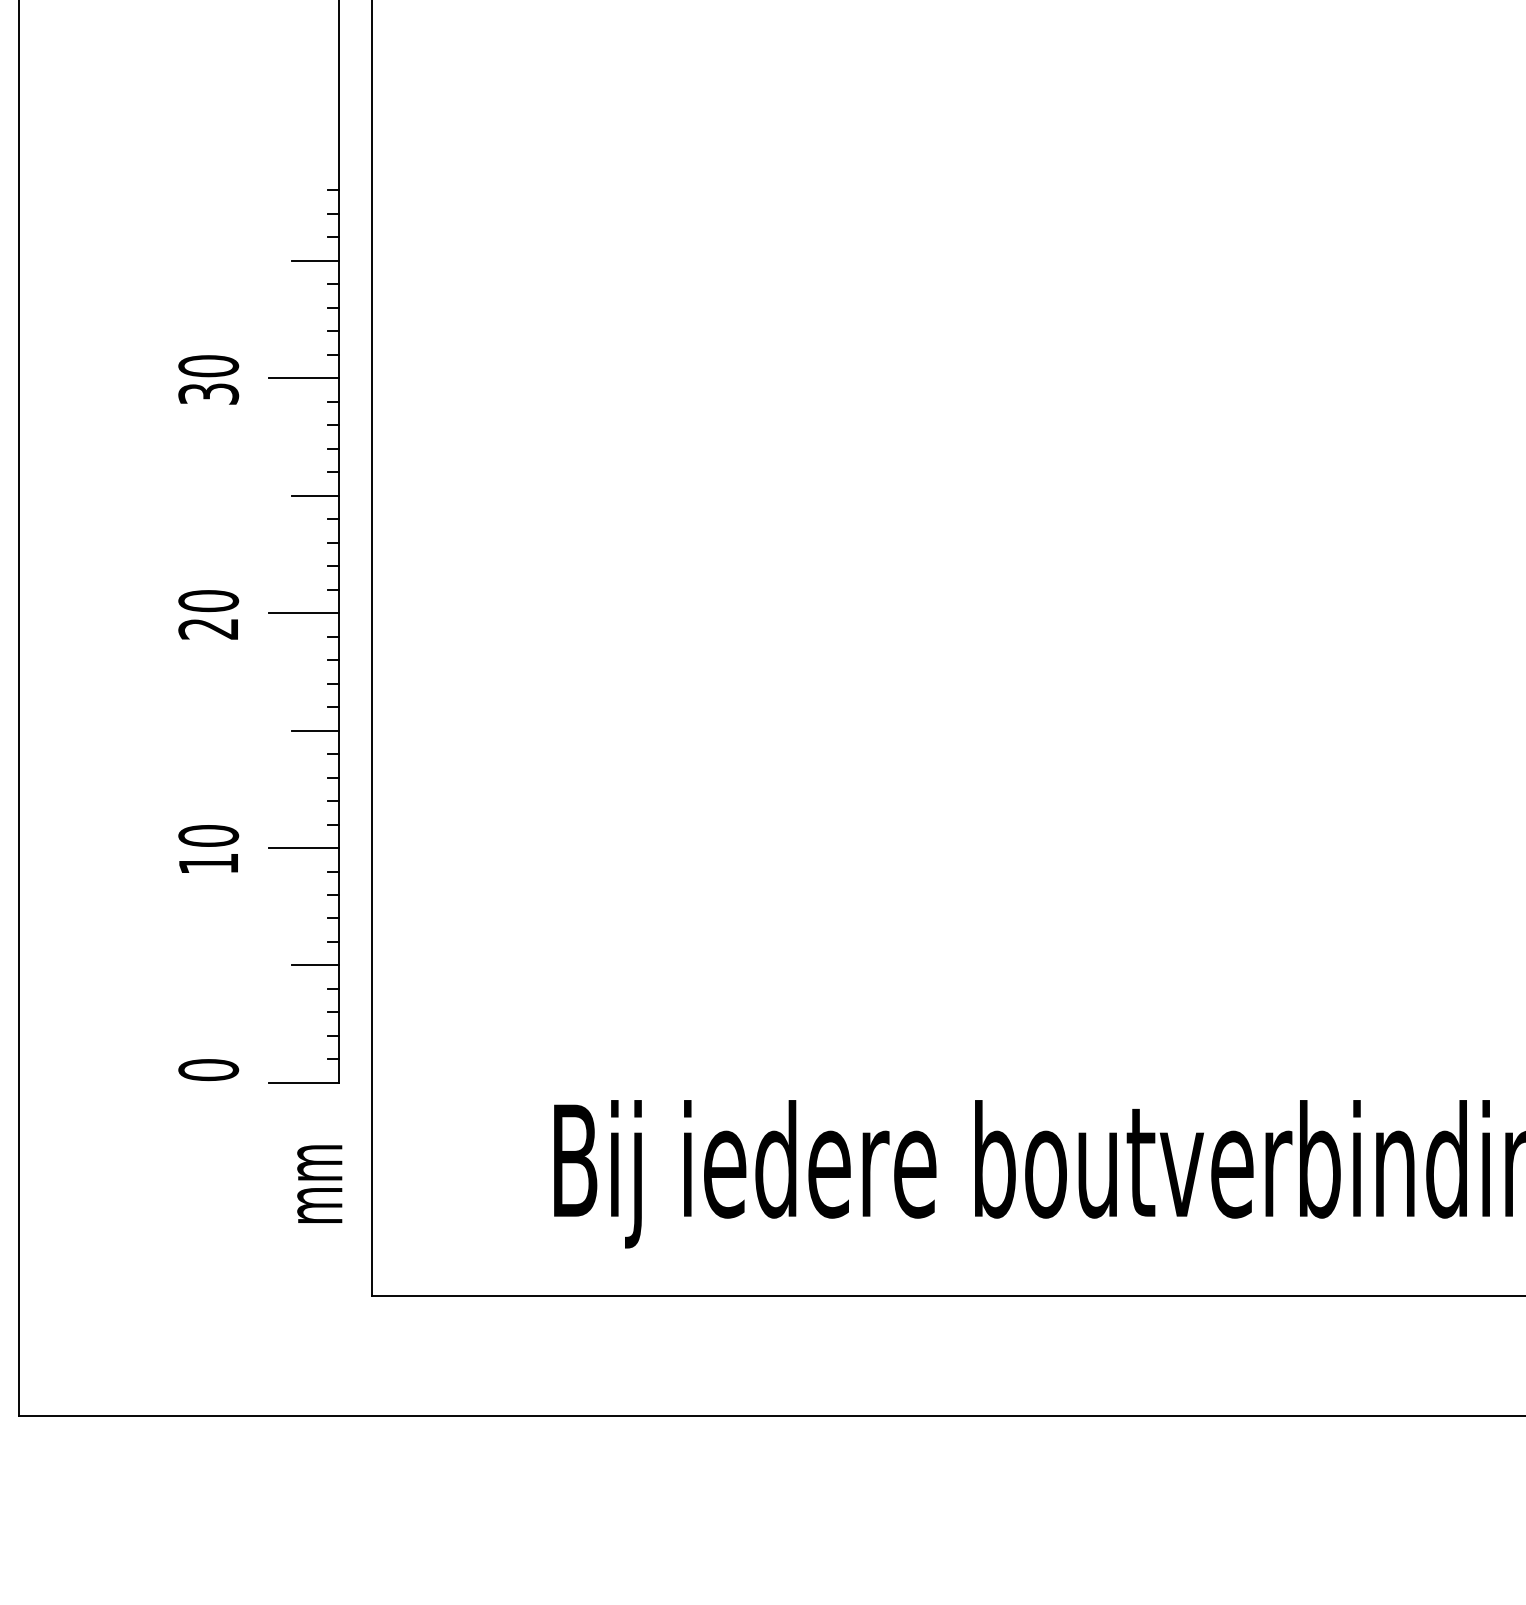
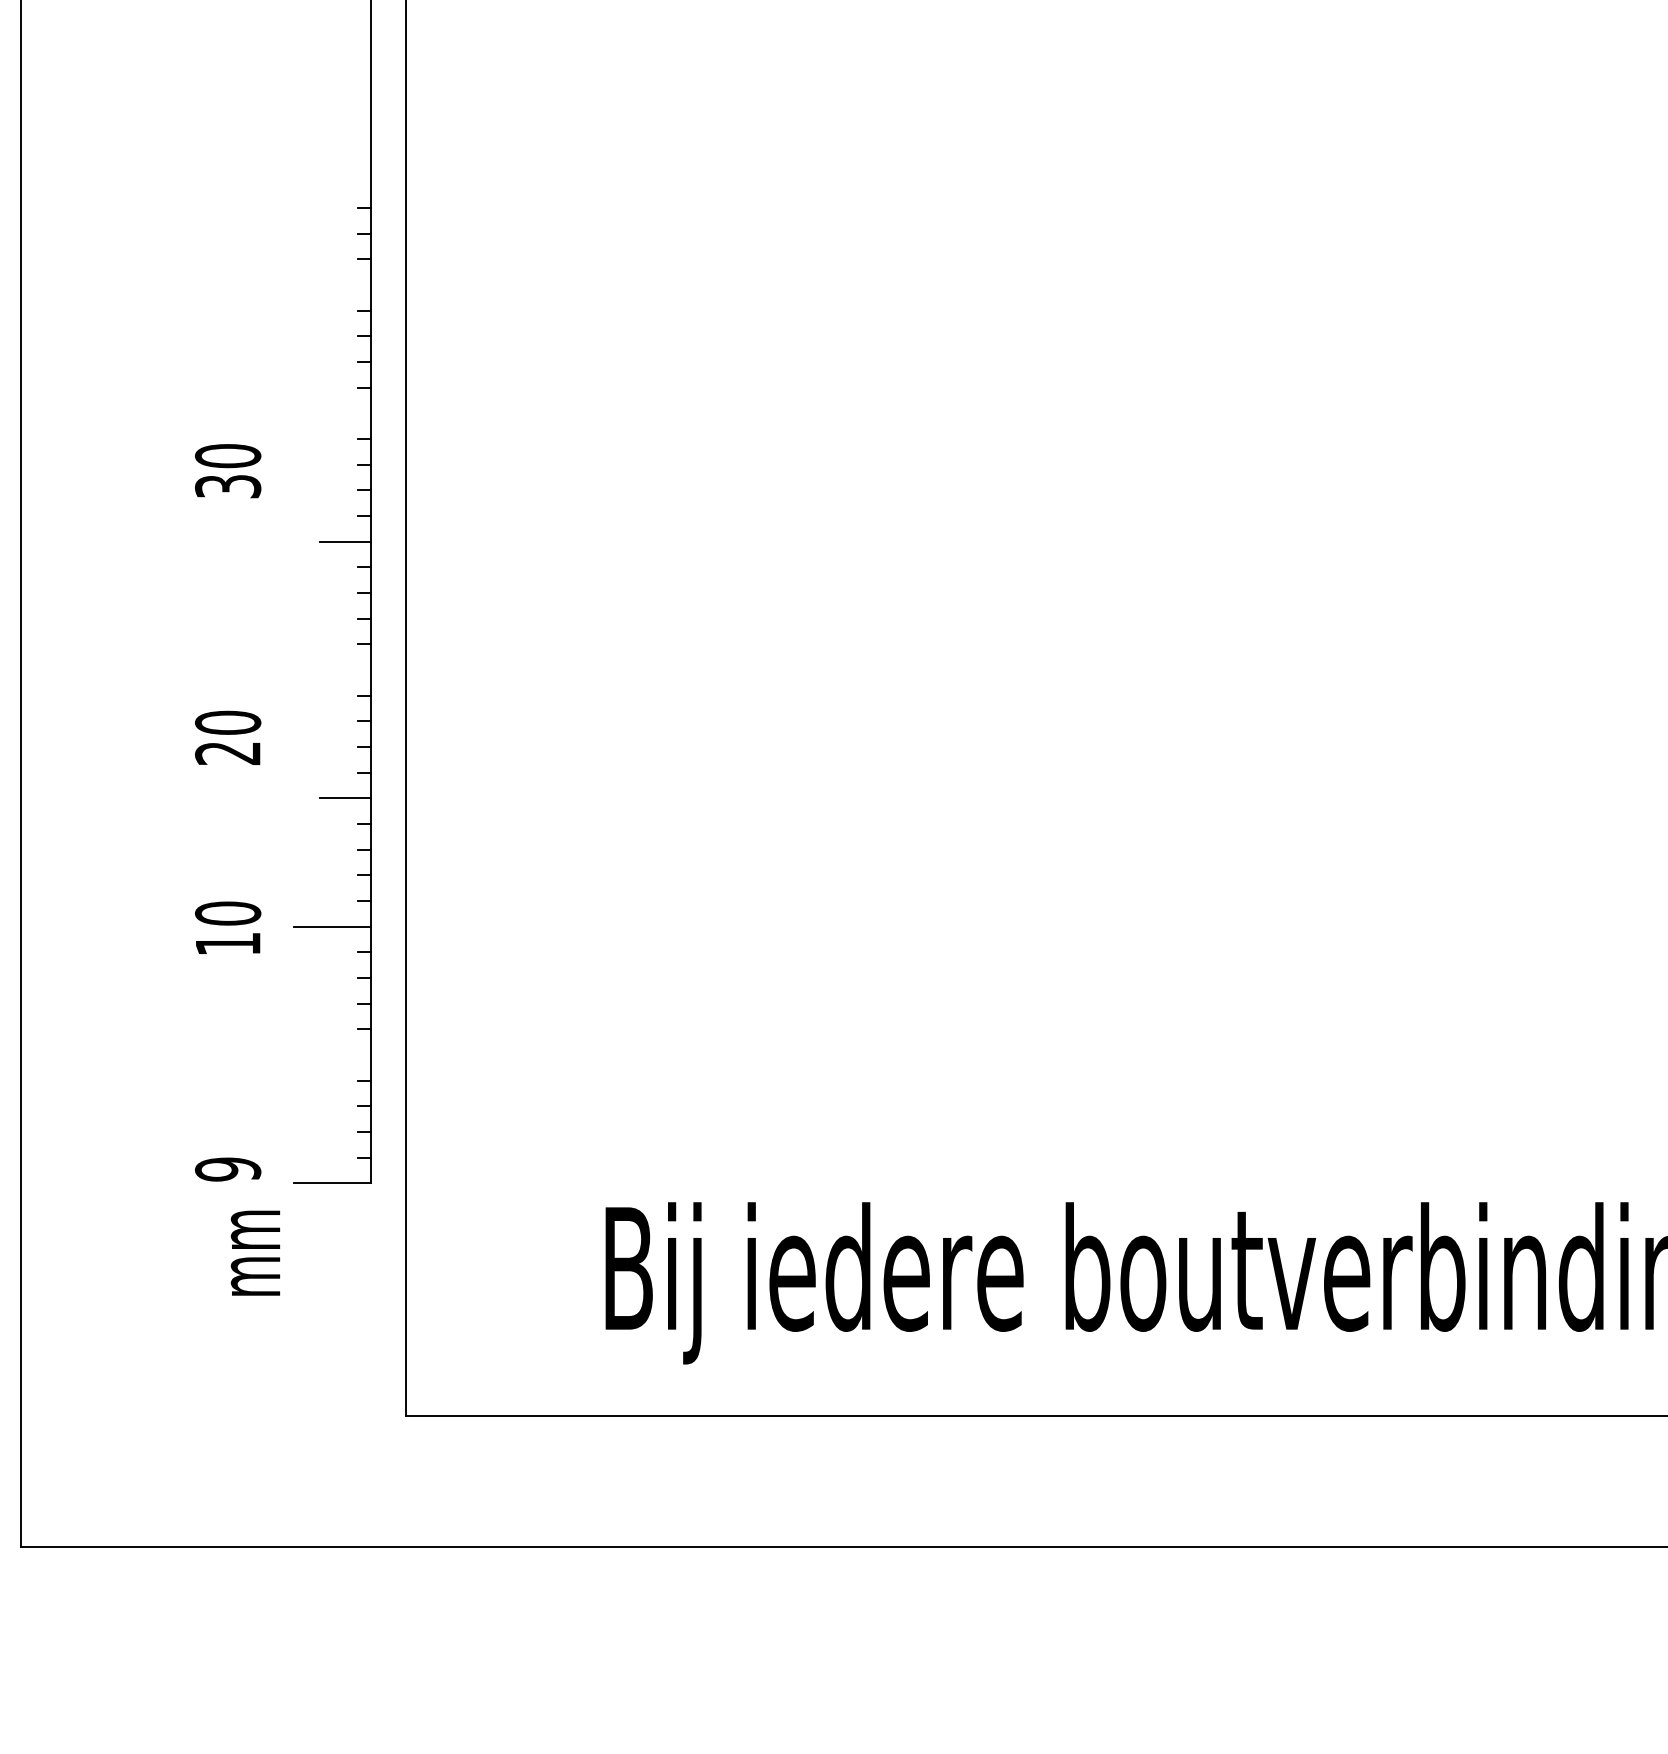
line: (315, 260) -> (344, 284), removed
line: (303, 378) -> (331, 413), removed
text: (209, 380) -> (228, 471), moved
line: (303, 613) -> (331, 670), removed
text: (209, 614) -> (228, 737), moved
line: (315, 965) -> (344, 1055), removed
text: (209, 1070) -> (228, 1169), 0 -> 9
text: (319, 1183) -> (255, 1252), moved

